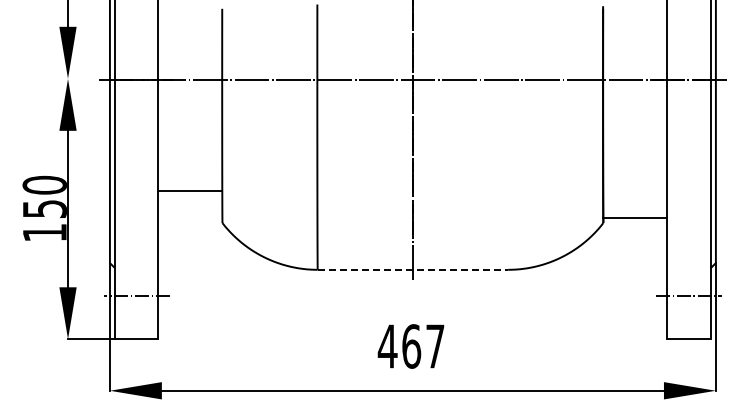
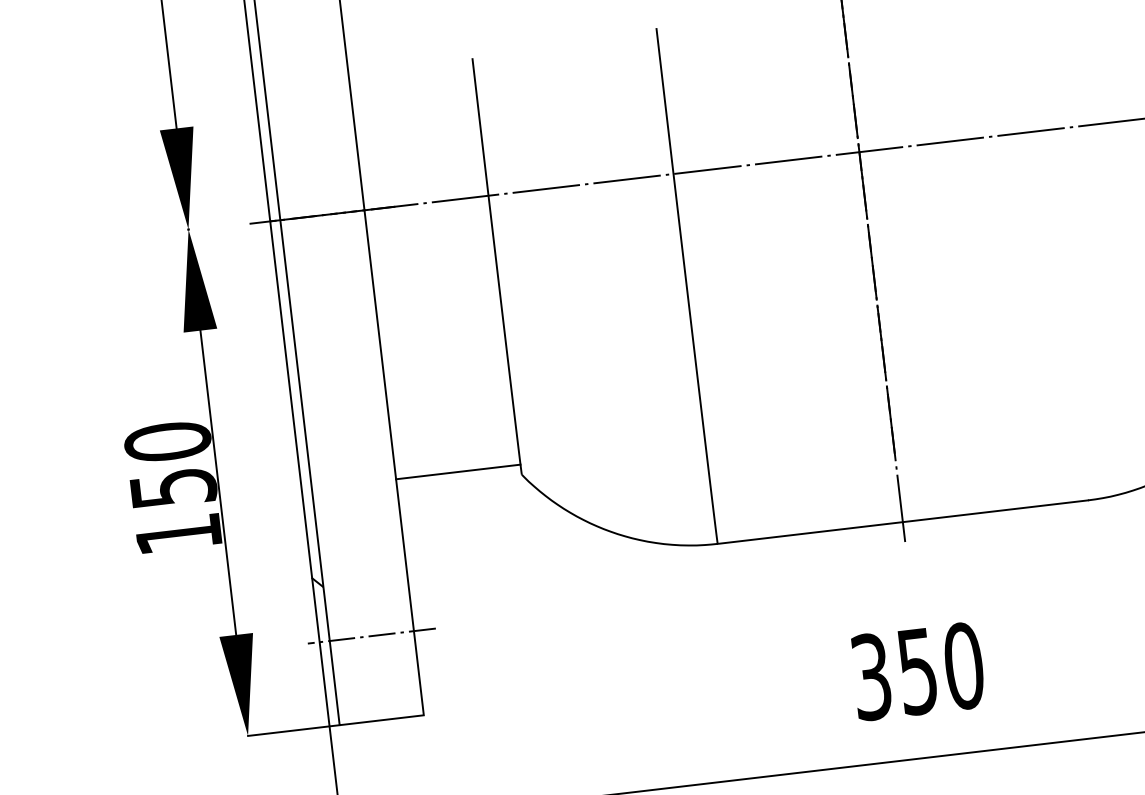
line: (190, 190) -> (458, 471), moved
line: (413, 269) -> (903, 521), dashed -> solid
text: (410, 346) -> (915, 671), 467 -> 350

